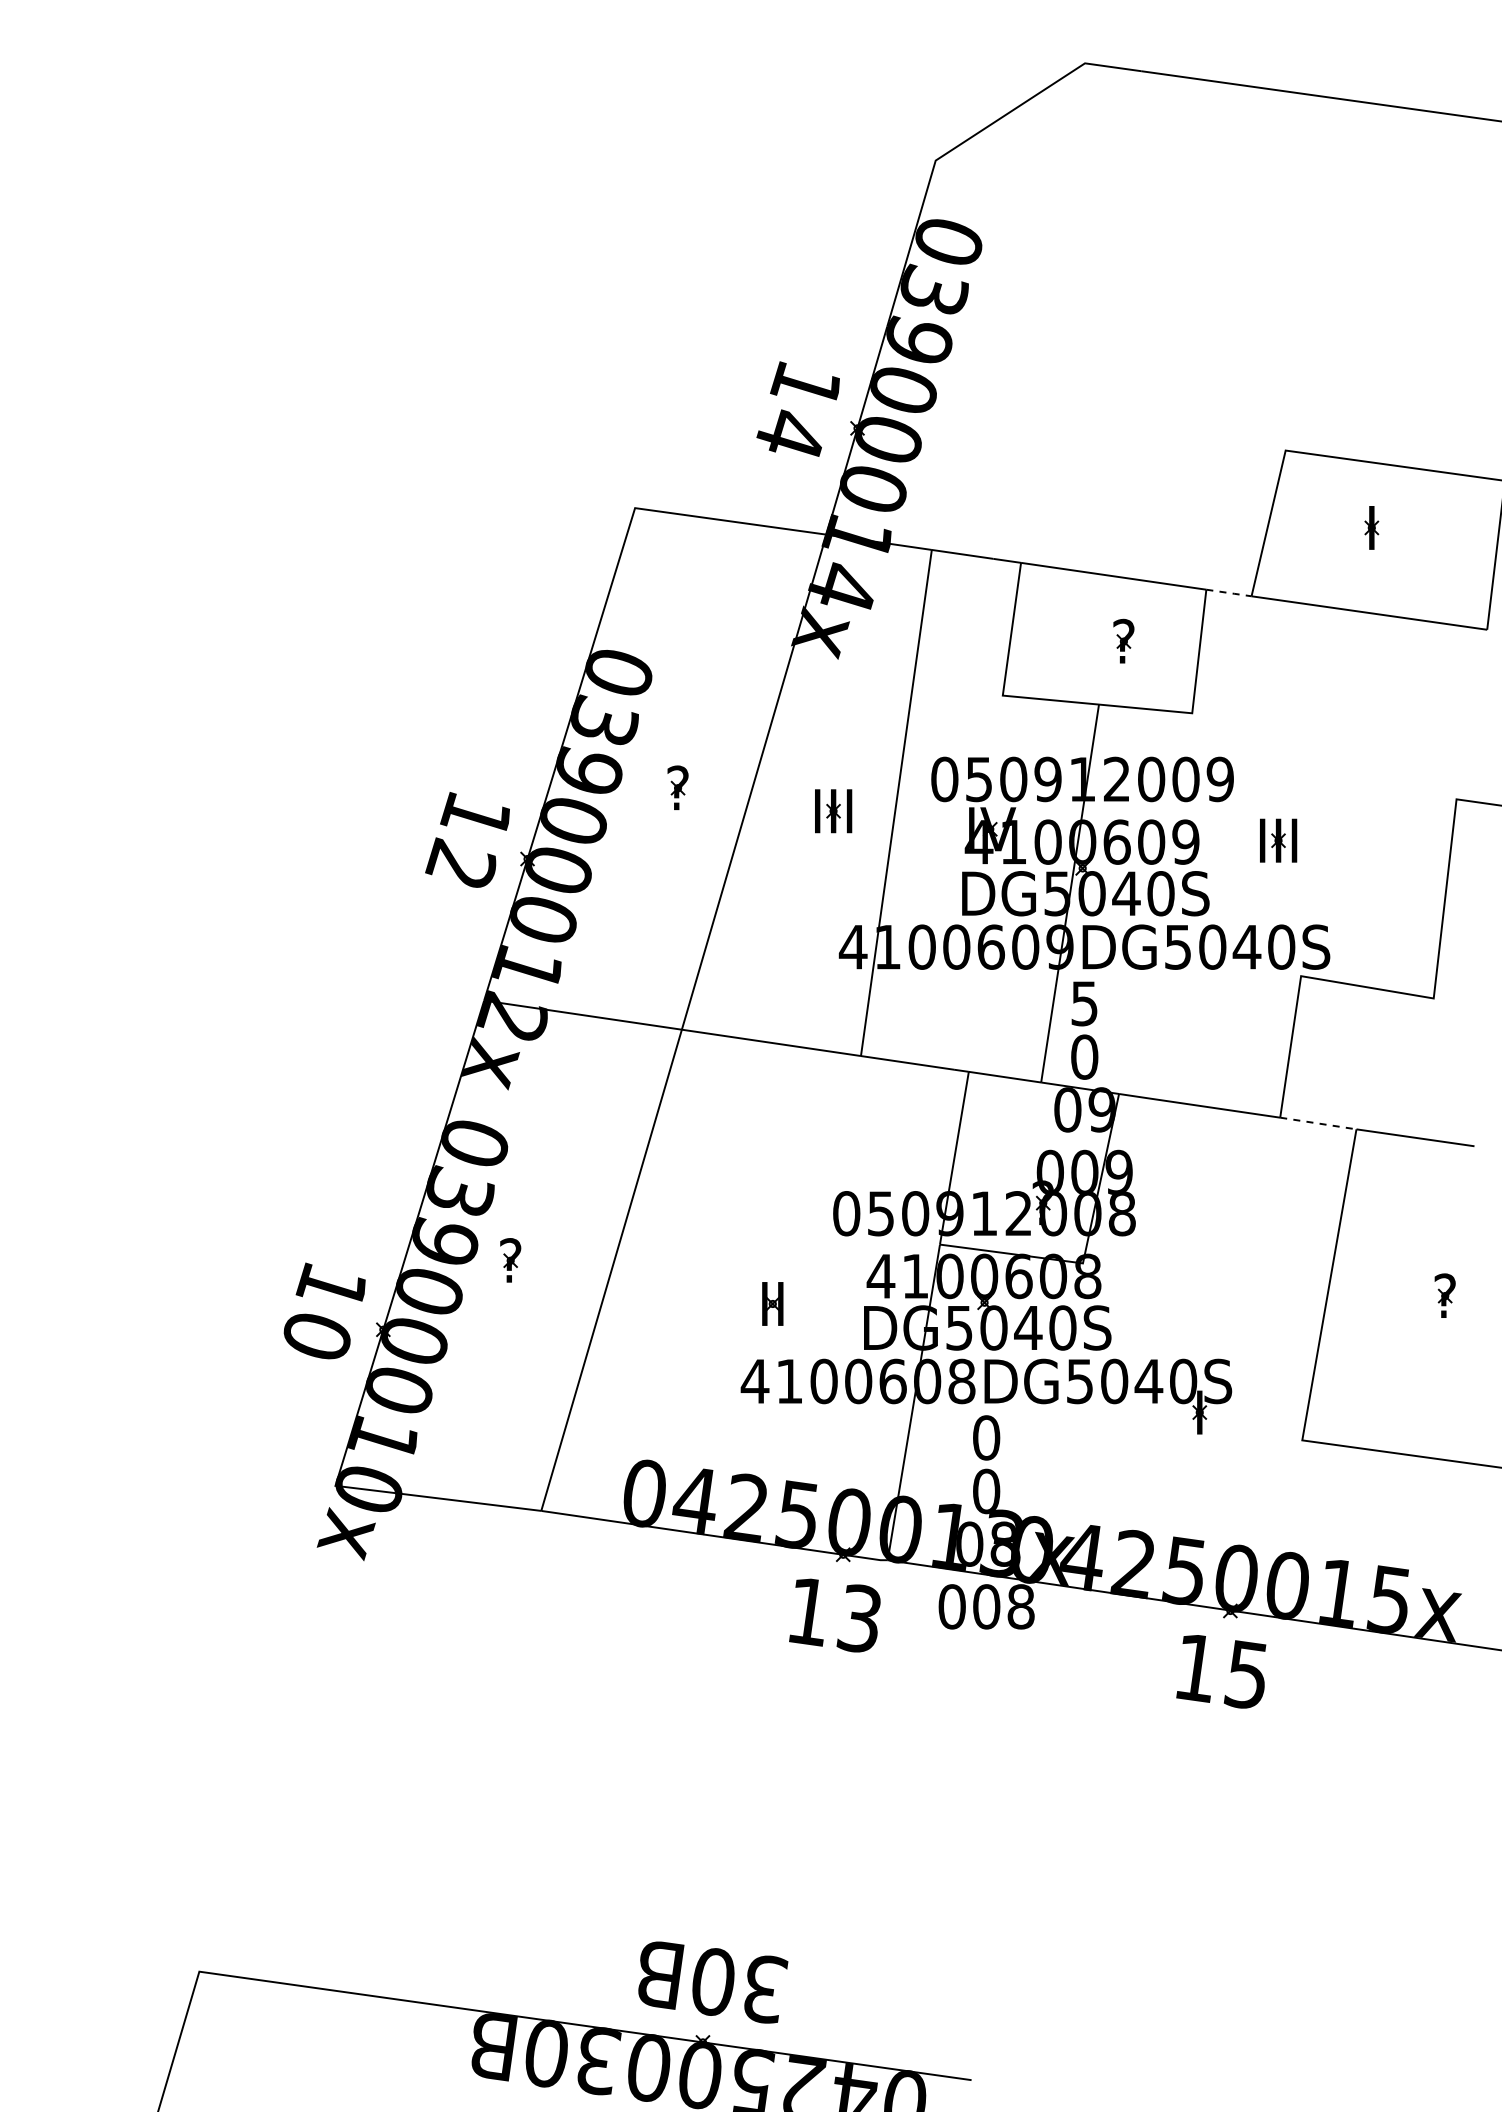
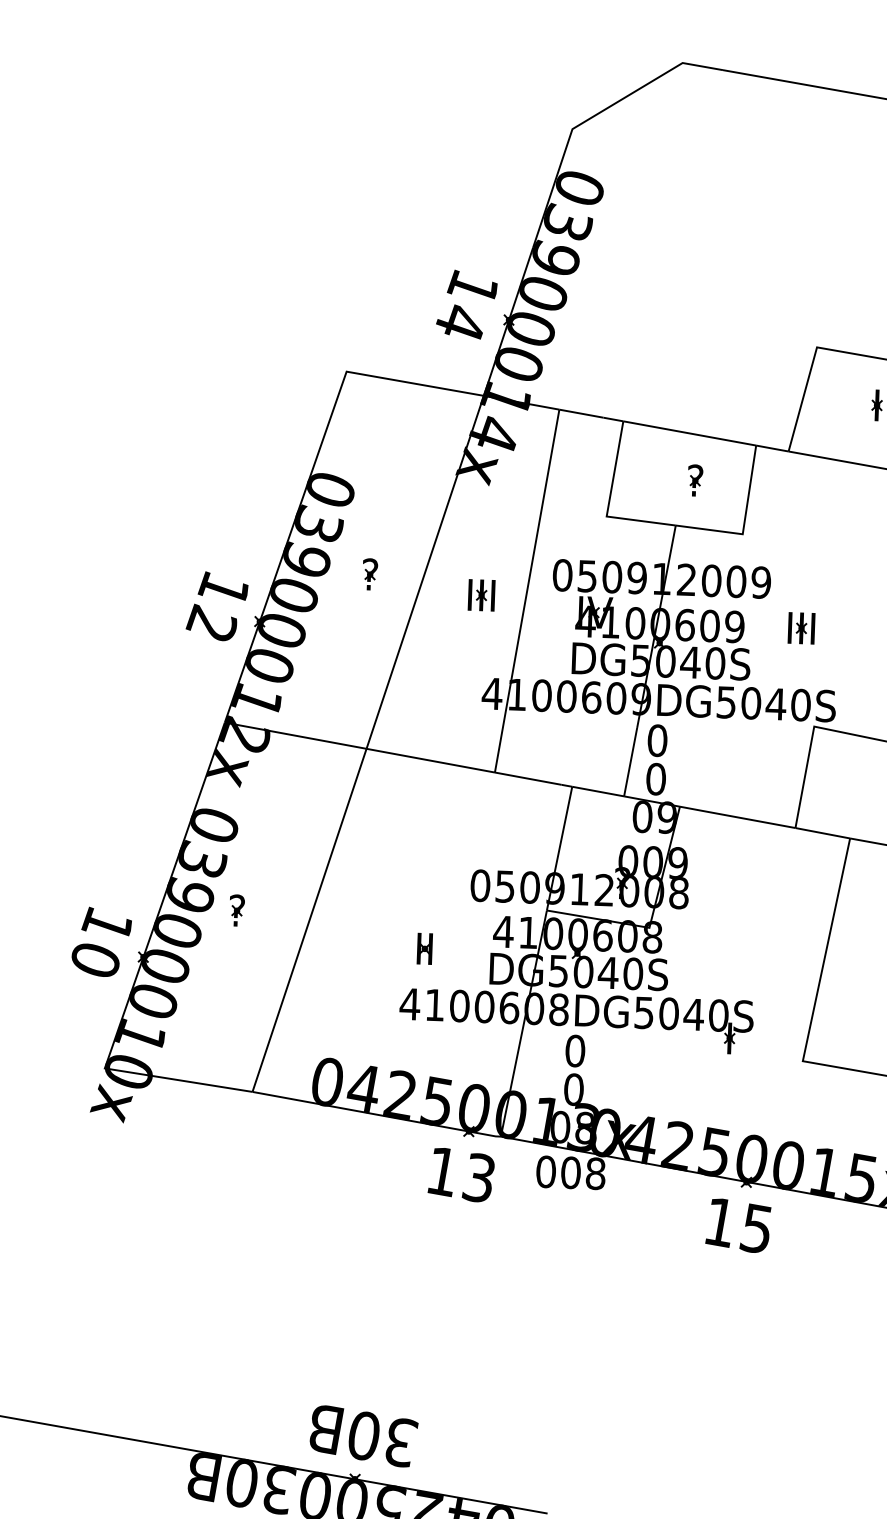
line: (1229, 593) -> (772, 448), dashed -> solid
text: (1084, 1003) -> (657, 740), 5 -> 0
line: (1318, 1123) -> (822, 833), dashed -> solid

